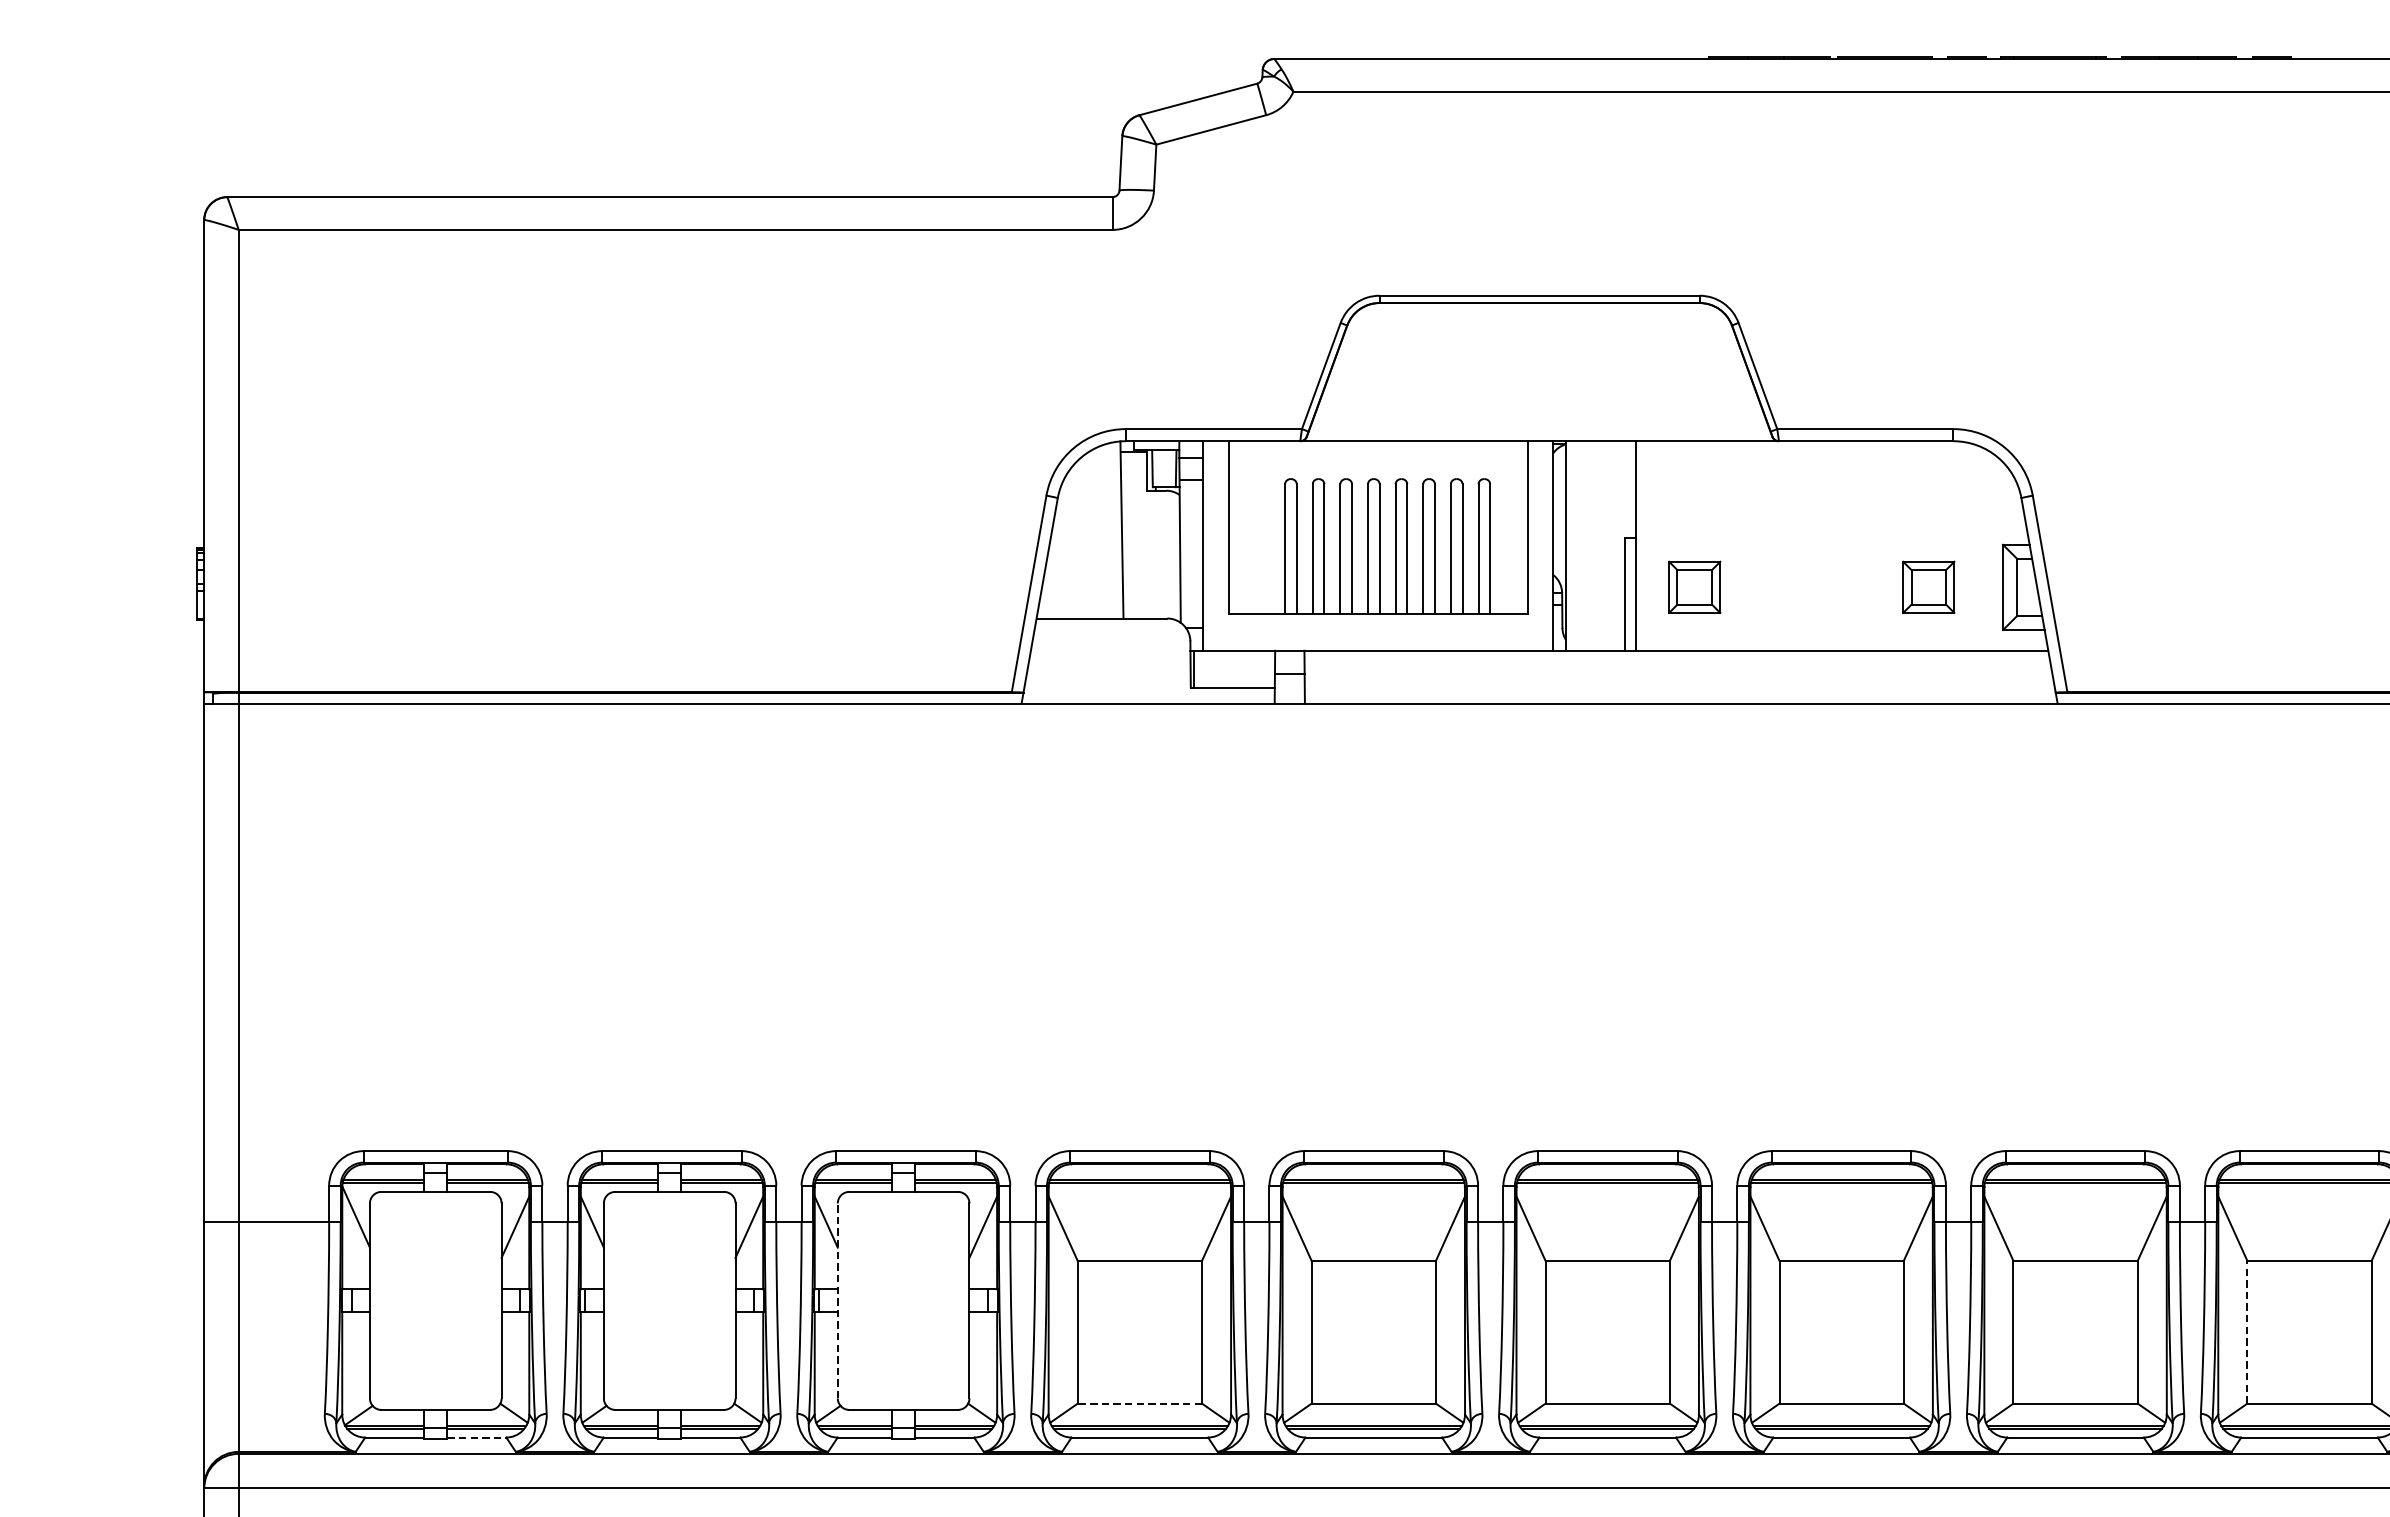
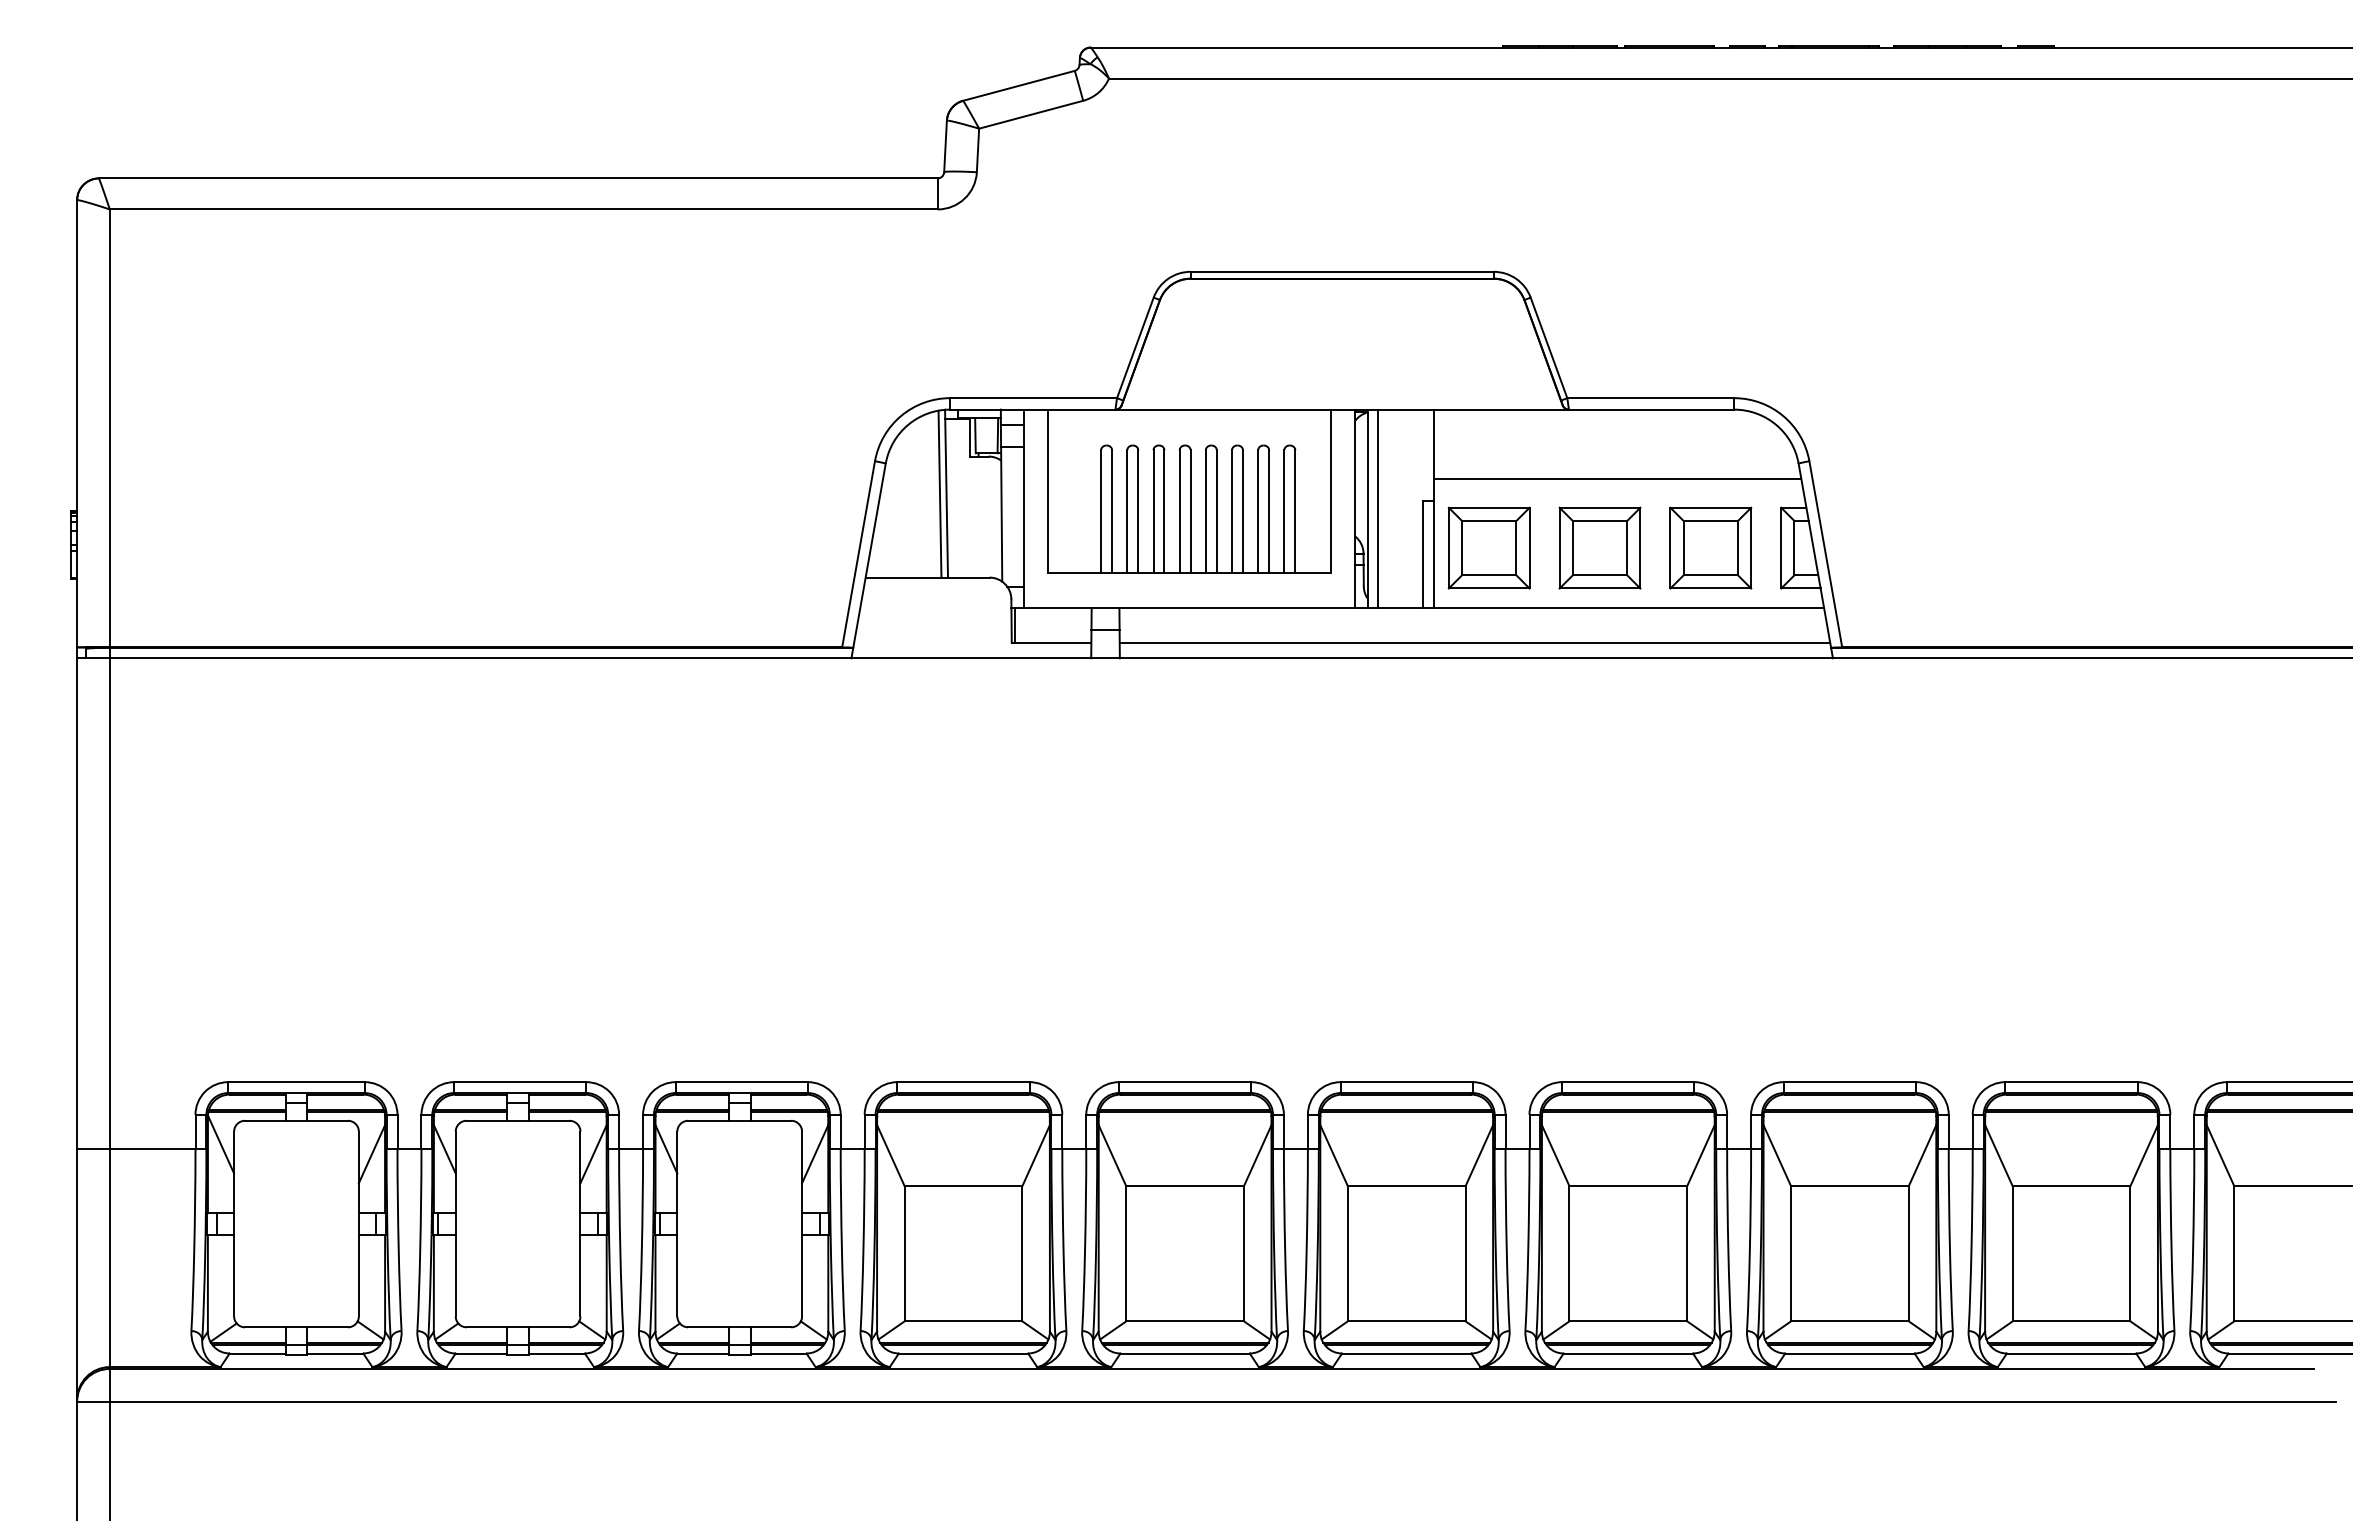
line: (1830, 514) -> (1617, 479), added
line: (1114, 529) -> (939, 493), added
line: (1577, 545) -> (1378, 508), added
part: (1694, 586) -> (1488, 547), size x1.67
part: (1811, 586) -> (1599, 547), added
part: (1928, 586) -> (1710, 547), size x1.67
line: (1679, 688) -> (1474, 643), added
line: (837, 1300) -> (677, 1223), dashed -> solid
line: (2247, 1331) -> (2012, 1253), dashed -> solid
line: (1139, 1403) -> (963, 1321), dashed -> solid
line: (476, 1437) -> (335, 1353), dashed -> solid

